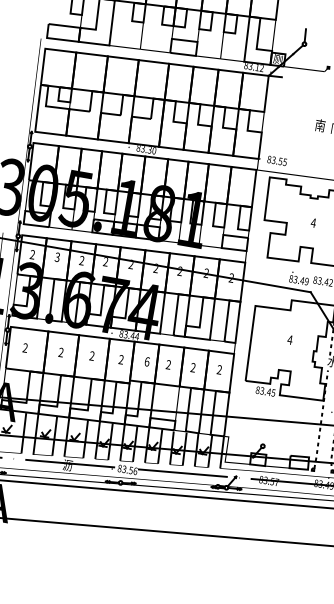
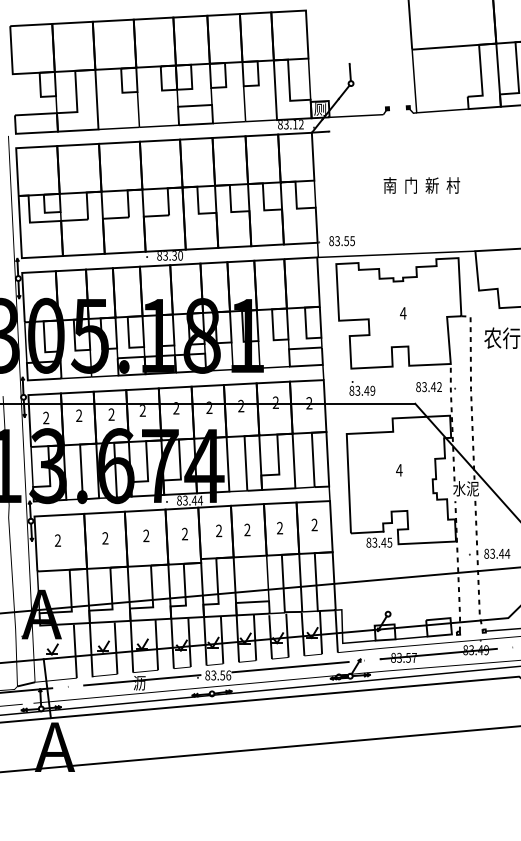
text: (57, 257) -> (79, 416), 3 -> 2
text: (299, 278) -> (362, 388), moved
text: (147, 361) -> (219, 530), 6 -> 2

